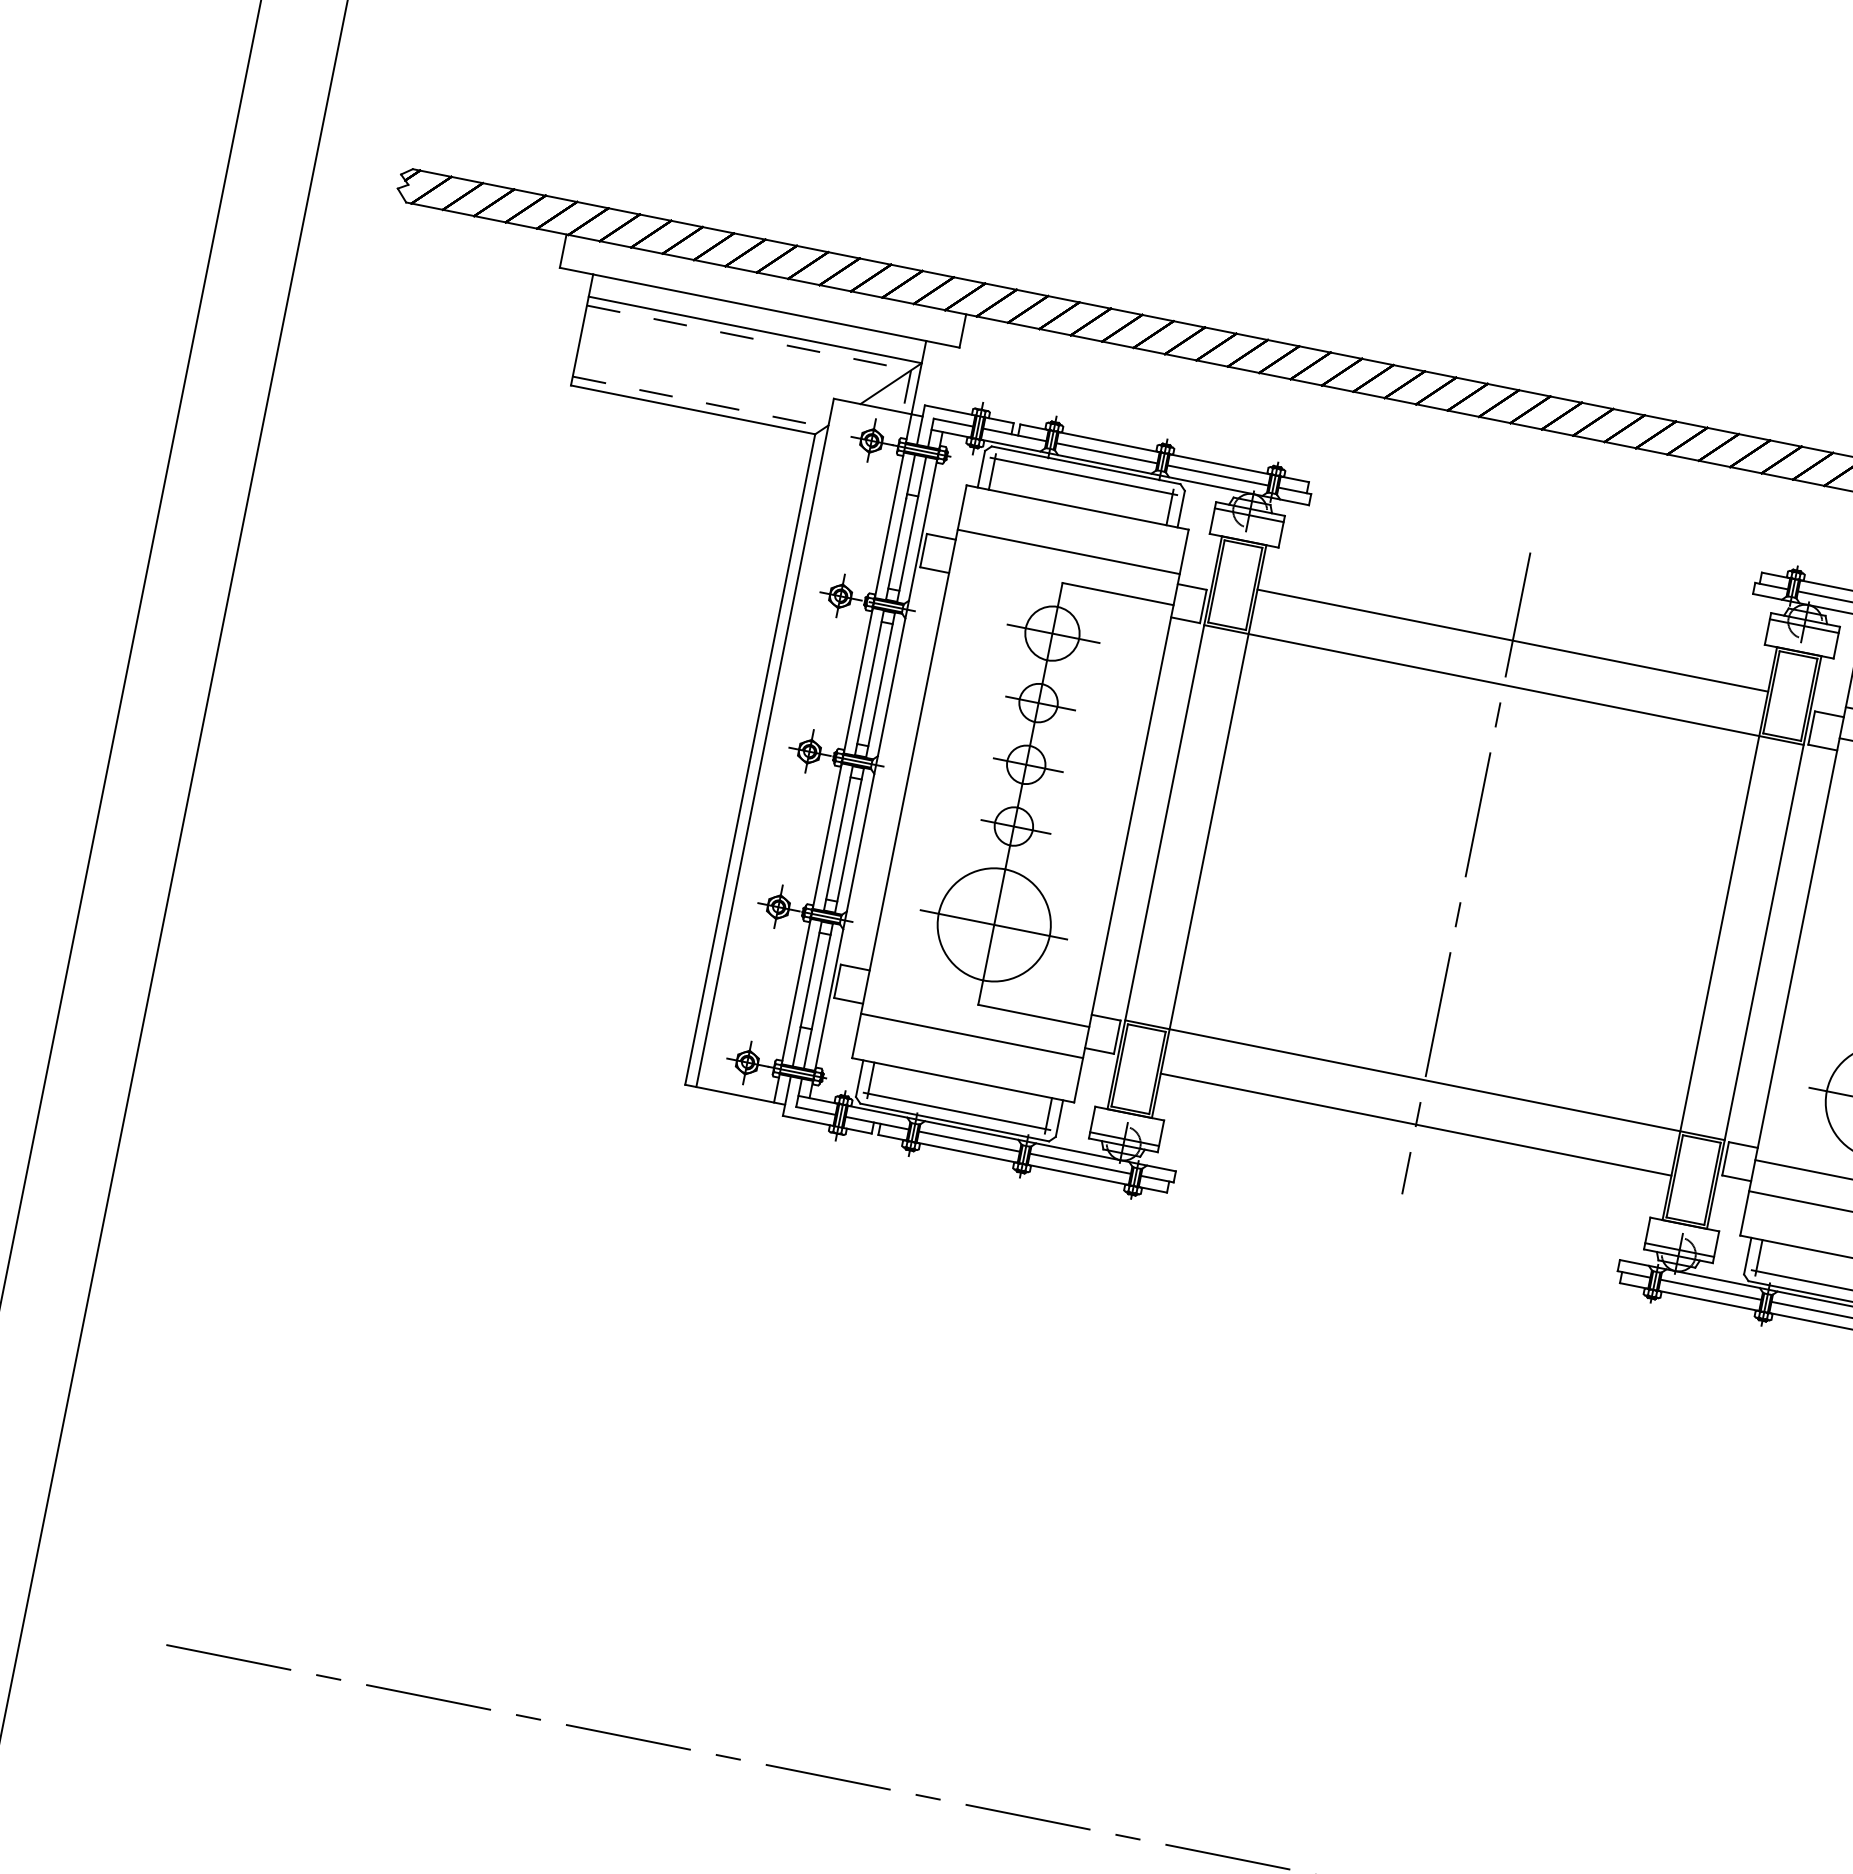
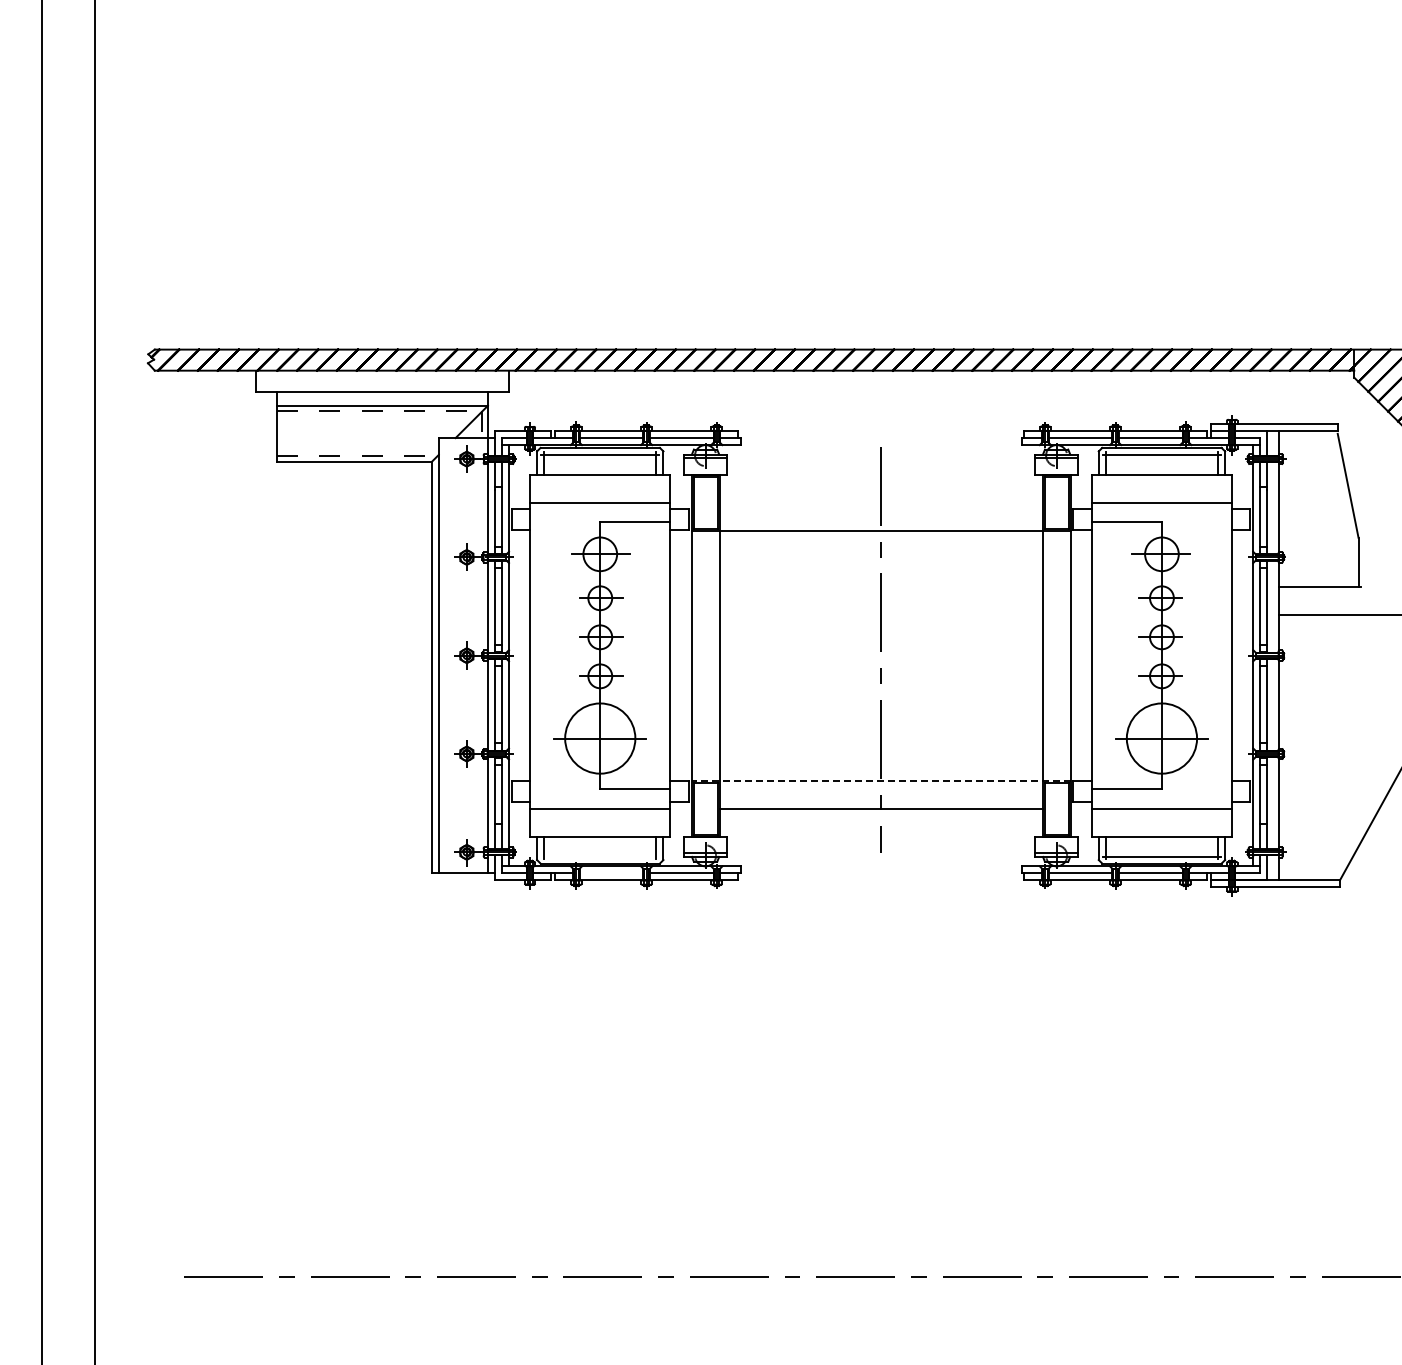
line: (1511, 640) -> (880, 502), removed
line: (1425, 1080) -> (881, 780), solid -> dashed
line: (957, 1111) -> (600, 856), removed
line: (969, 1141) -> (611, 873), removed

